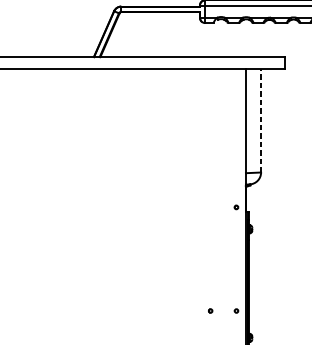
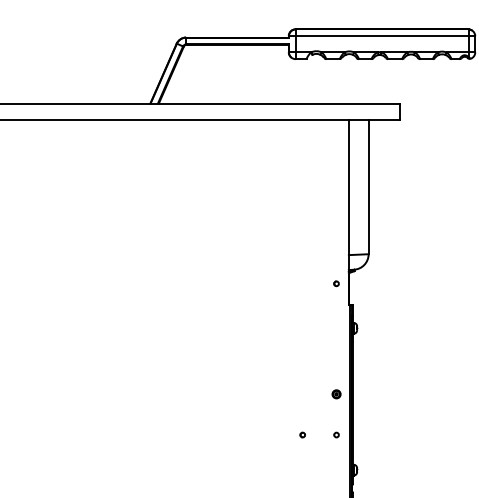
line: (260, 120) -> (368, 186), dashed -> solid
part: (236, 207) -> (336, 283), moved
part: (236, 279) -> (336, 394), added

